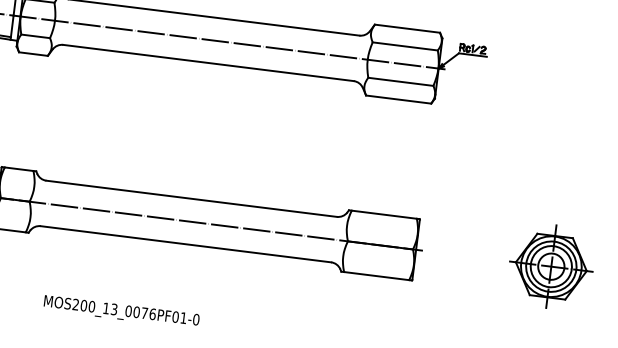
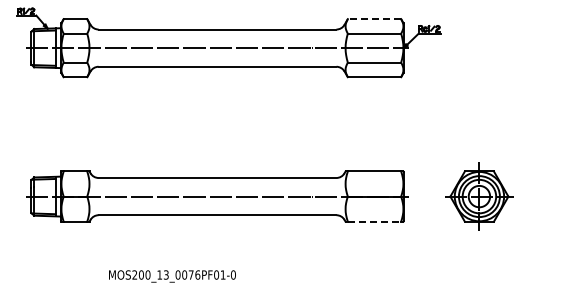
line: (407, 29) -> (374, 19), solid -> dashed
part: (551, 266) -> (479, 196), moved
line: (376, 275) -> (374, 221), solid -> dashed

